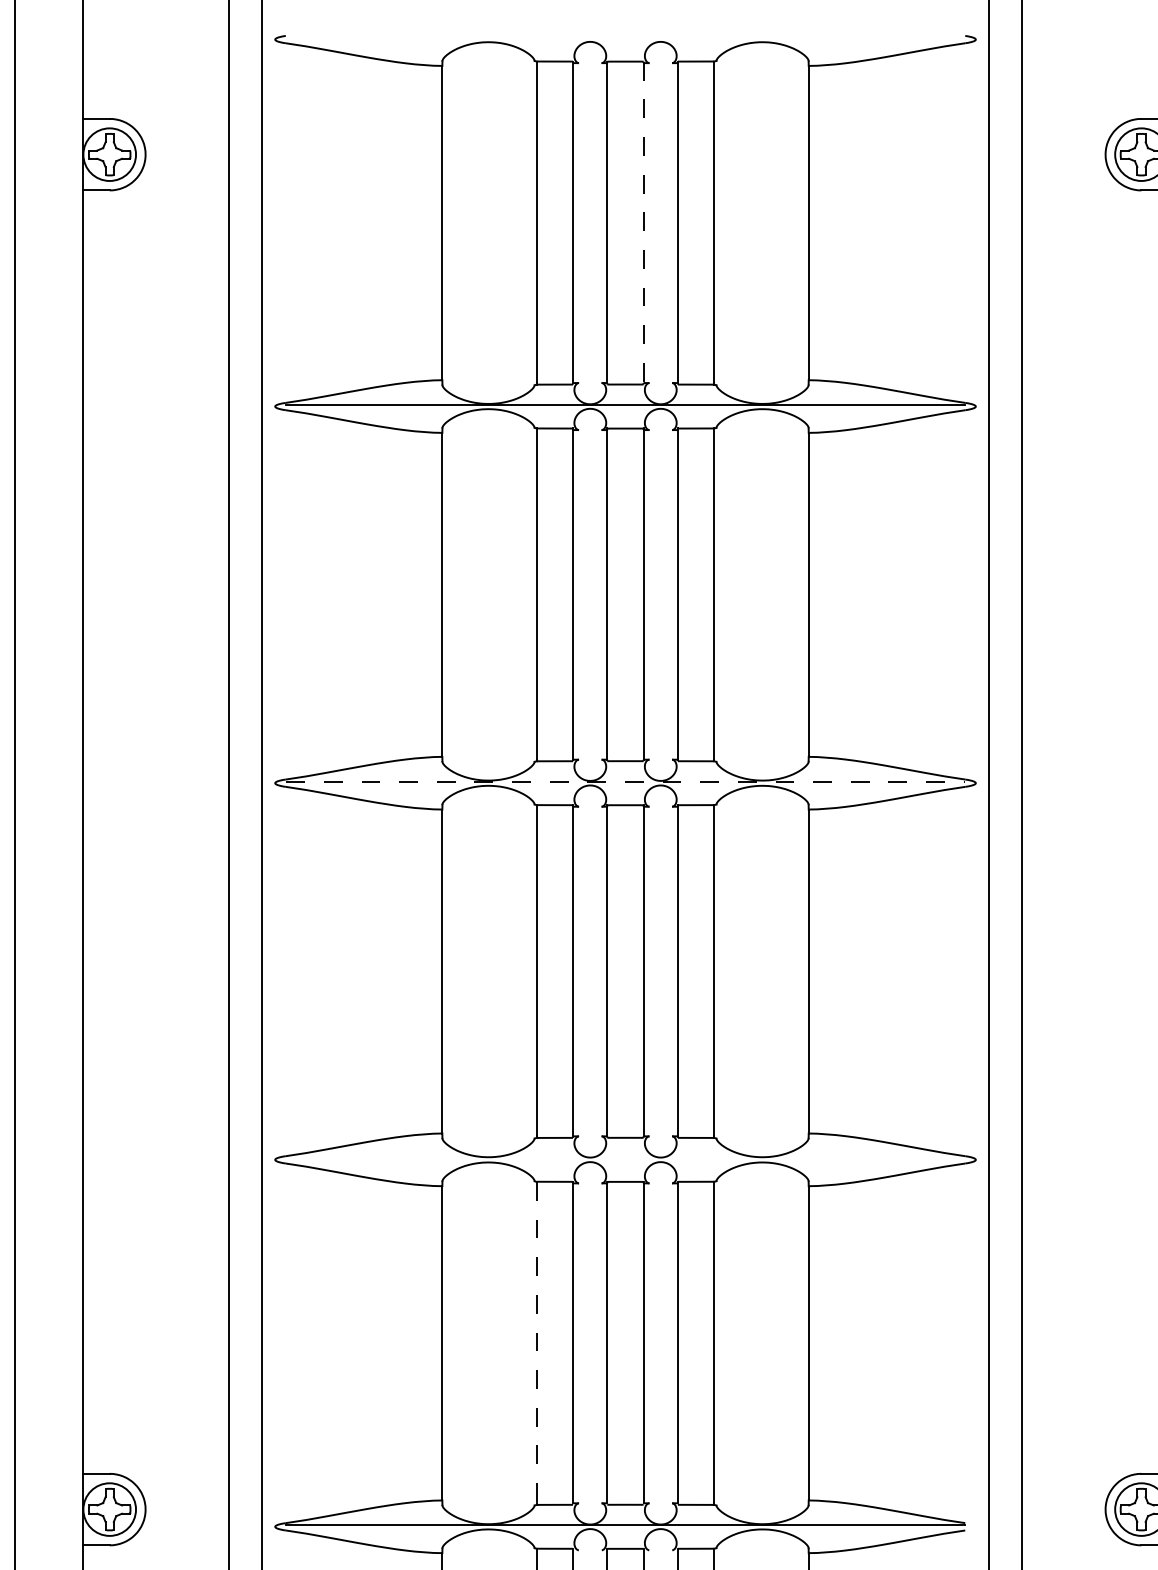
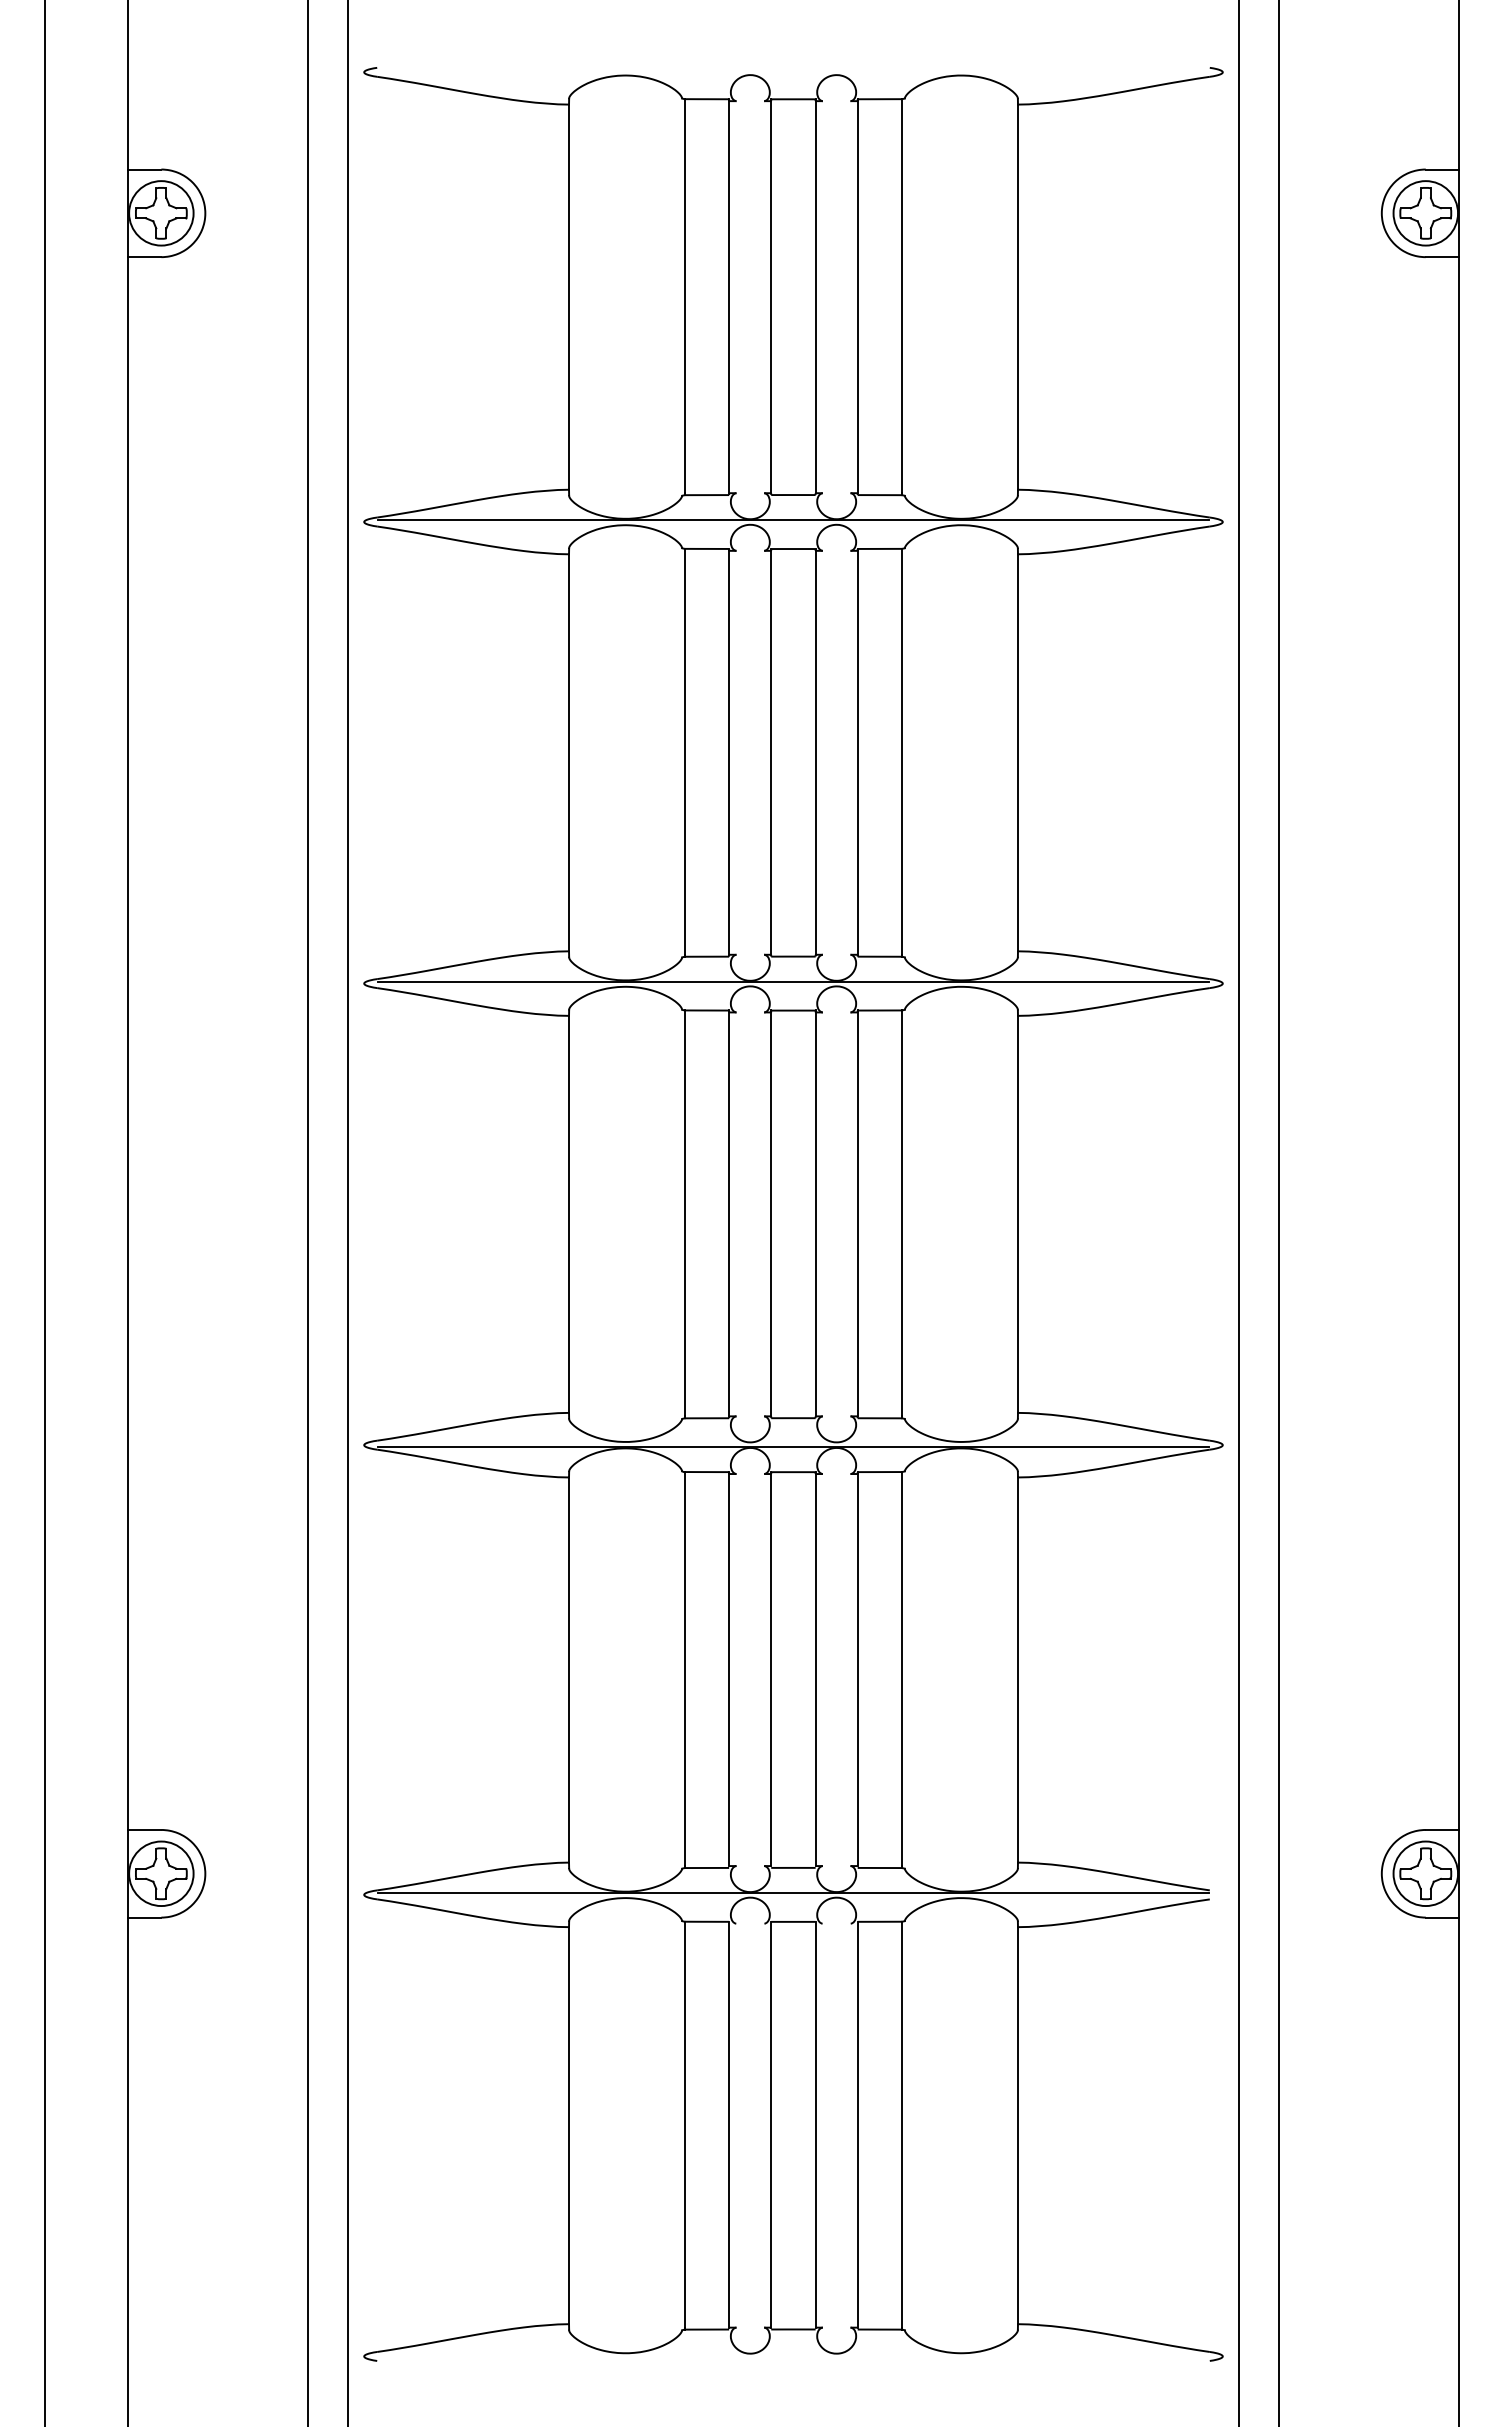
line: (643, 222) -> (815, 296), dashed -> solid
line: (625, 781) -> (793, 981), dashed -> solid
line: (625, 1160) -> (793, 1446), added
line: (536, 1342) -> (684, 1669), dashed -> solid

